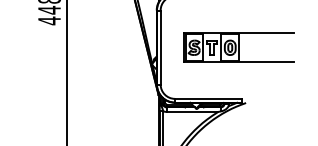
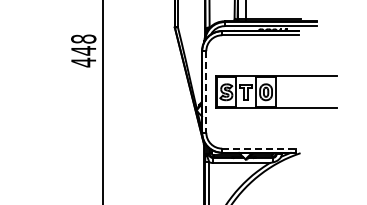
line: (160, 47) -> (206, 91), solid -> dashed
part: (239, 47) -> (276, 91), moved
line: (208, 98) -> (259, 148), solid -> dashed

